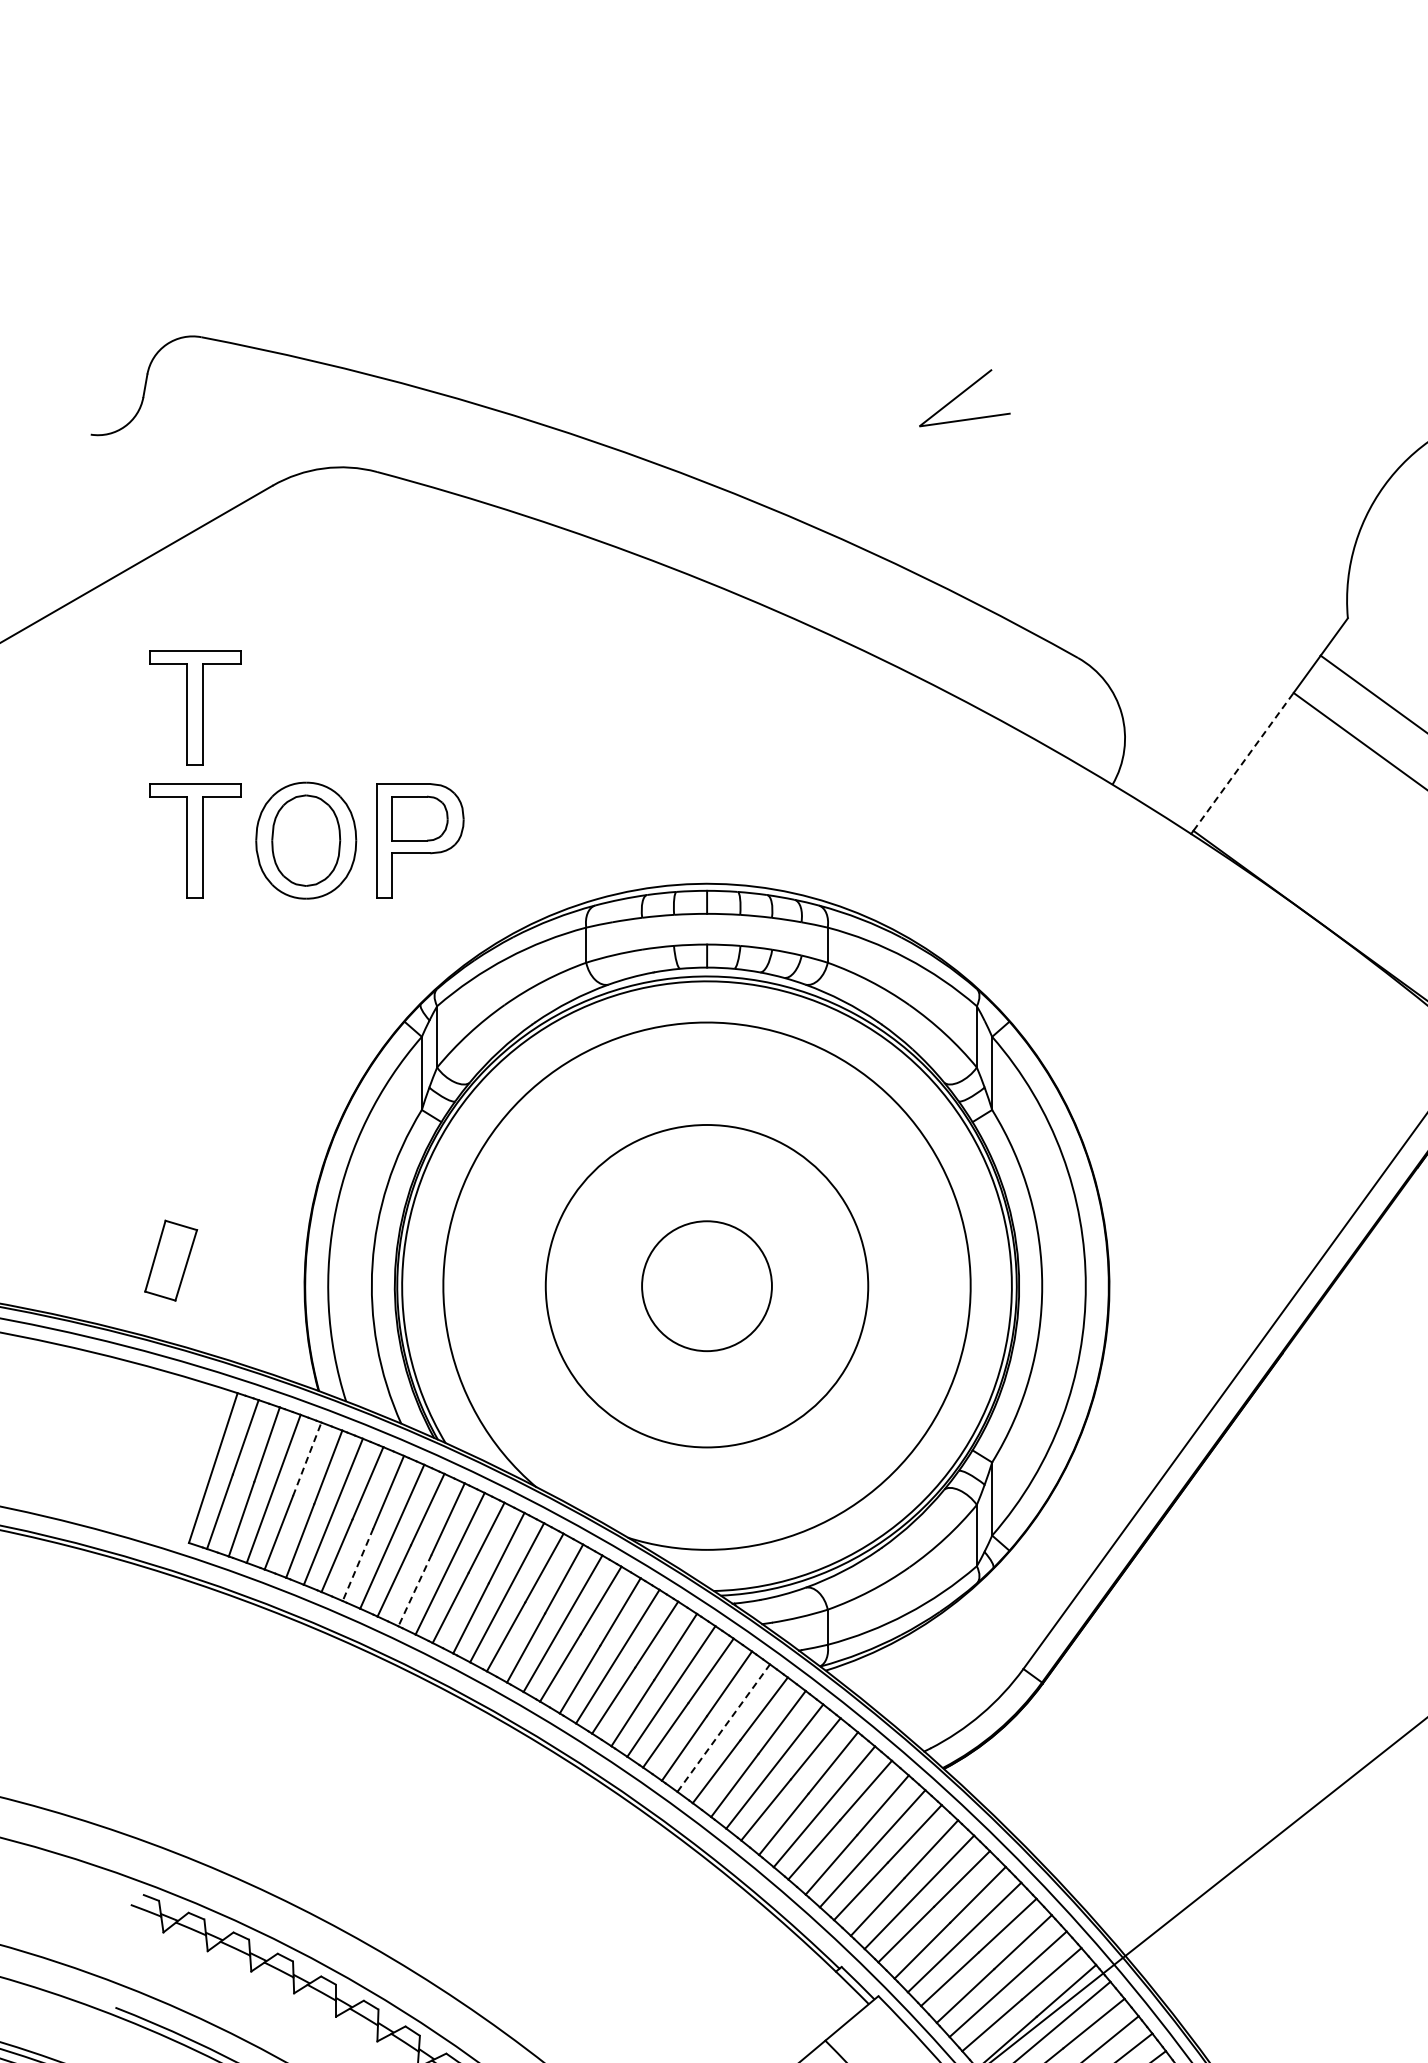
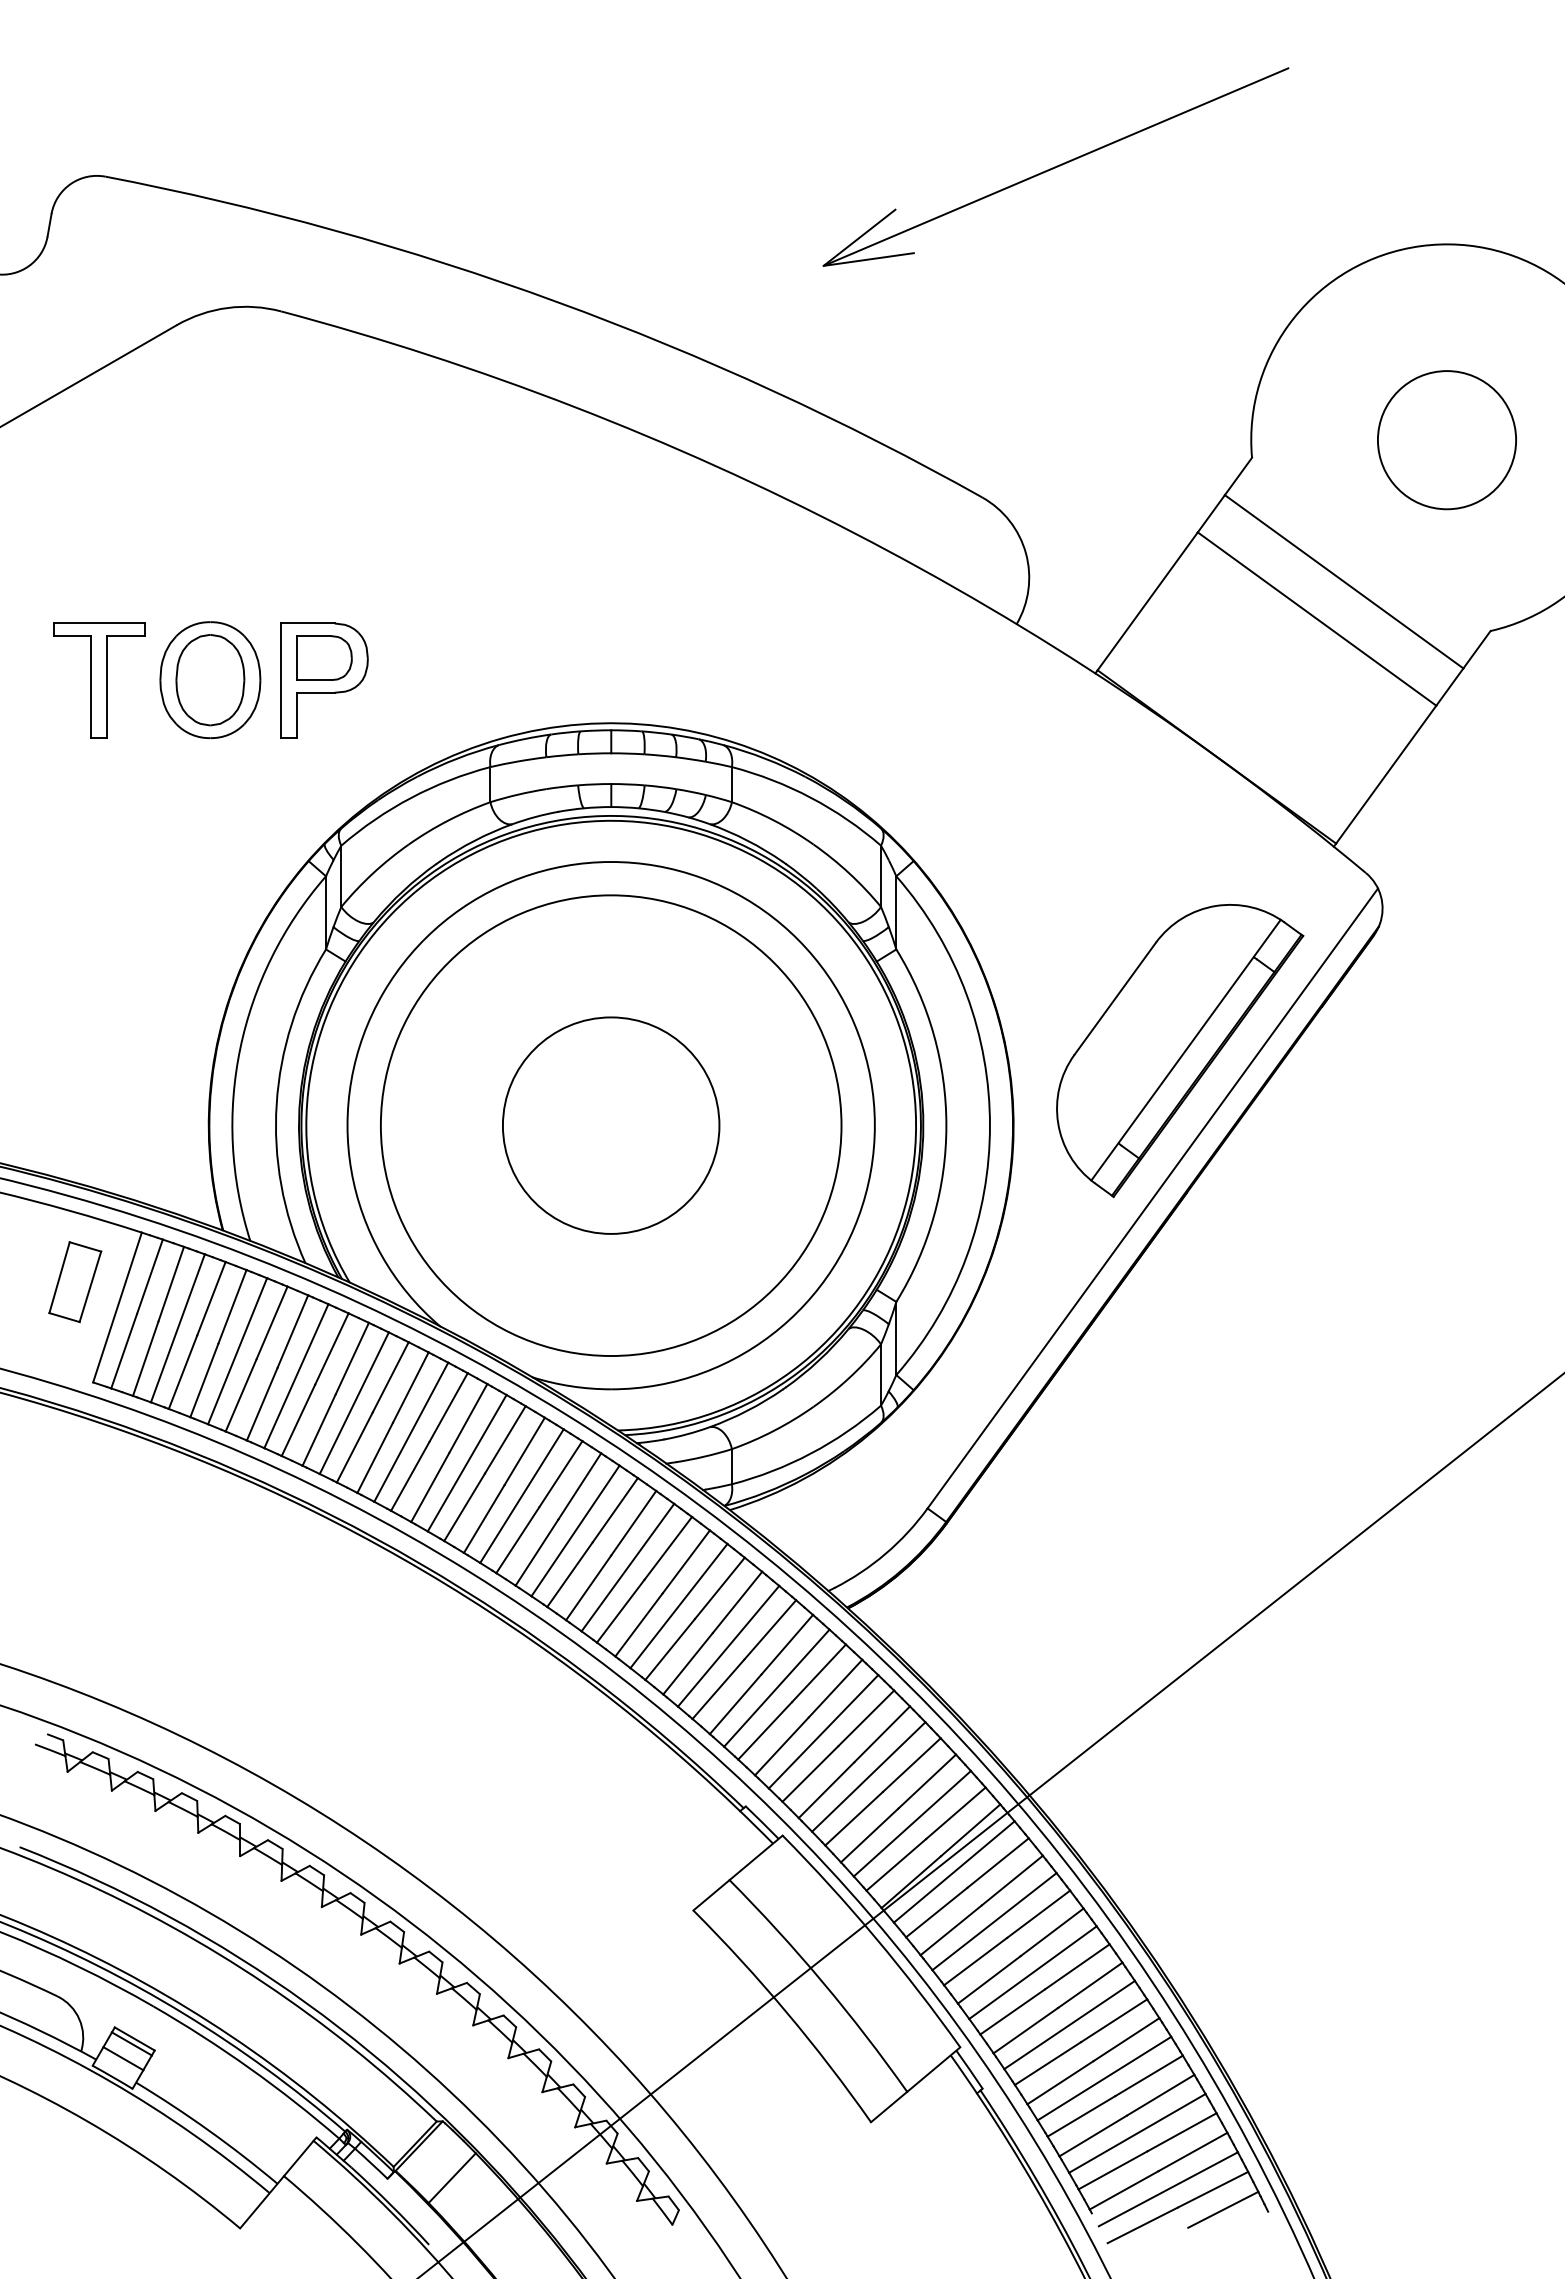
line: (1151, 327) -> (1055, 166), added
part: (195, 708) -> (99, 547), removed
line: (1244, 761) -> (1148, 600), dashed -> solid
part: (1276, 1211) -> (1180, 1050), added
part: (171, 1261) -> (75, 1282), moved
circle: (706, 1286) -> (610, 1125), size x1.43
circle: (706, 1286) -> (610, 1125), size x1.67
line: (307, 1459) -> (211, 1298), dashed -> solid
line: (358, 1565) -> (262, 1404), dashed -> solid
line: (414, 1591) -> (318, 1430), dashed -> solid
line: (723, 1728) -> (627, 1567), dashed -> solid

